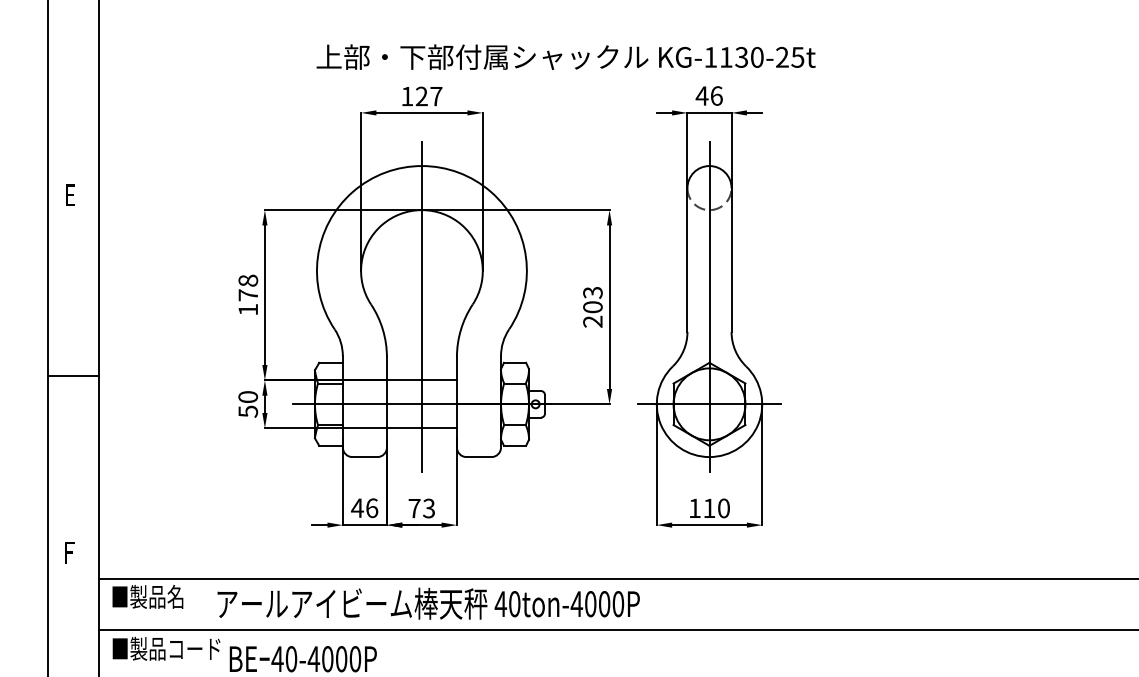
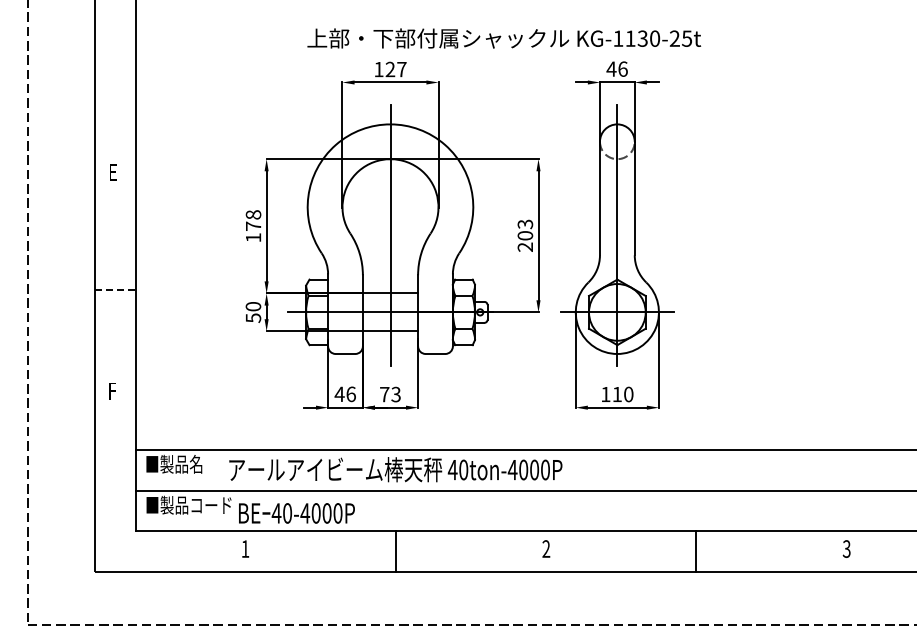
text: (70, 195) -> (113, 172), moved
line: (74, 375) -> (116, 289), solid -> dashed
text: (69, 552) -> (112, 391), moved

